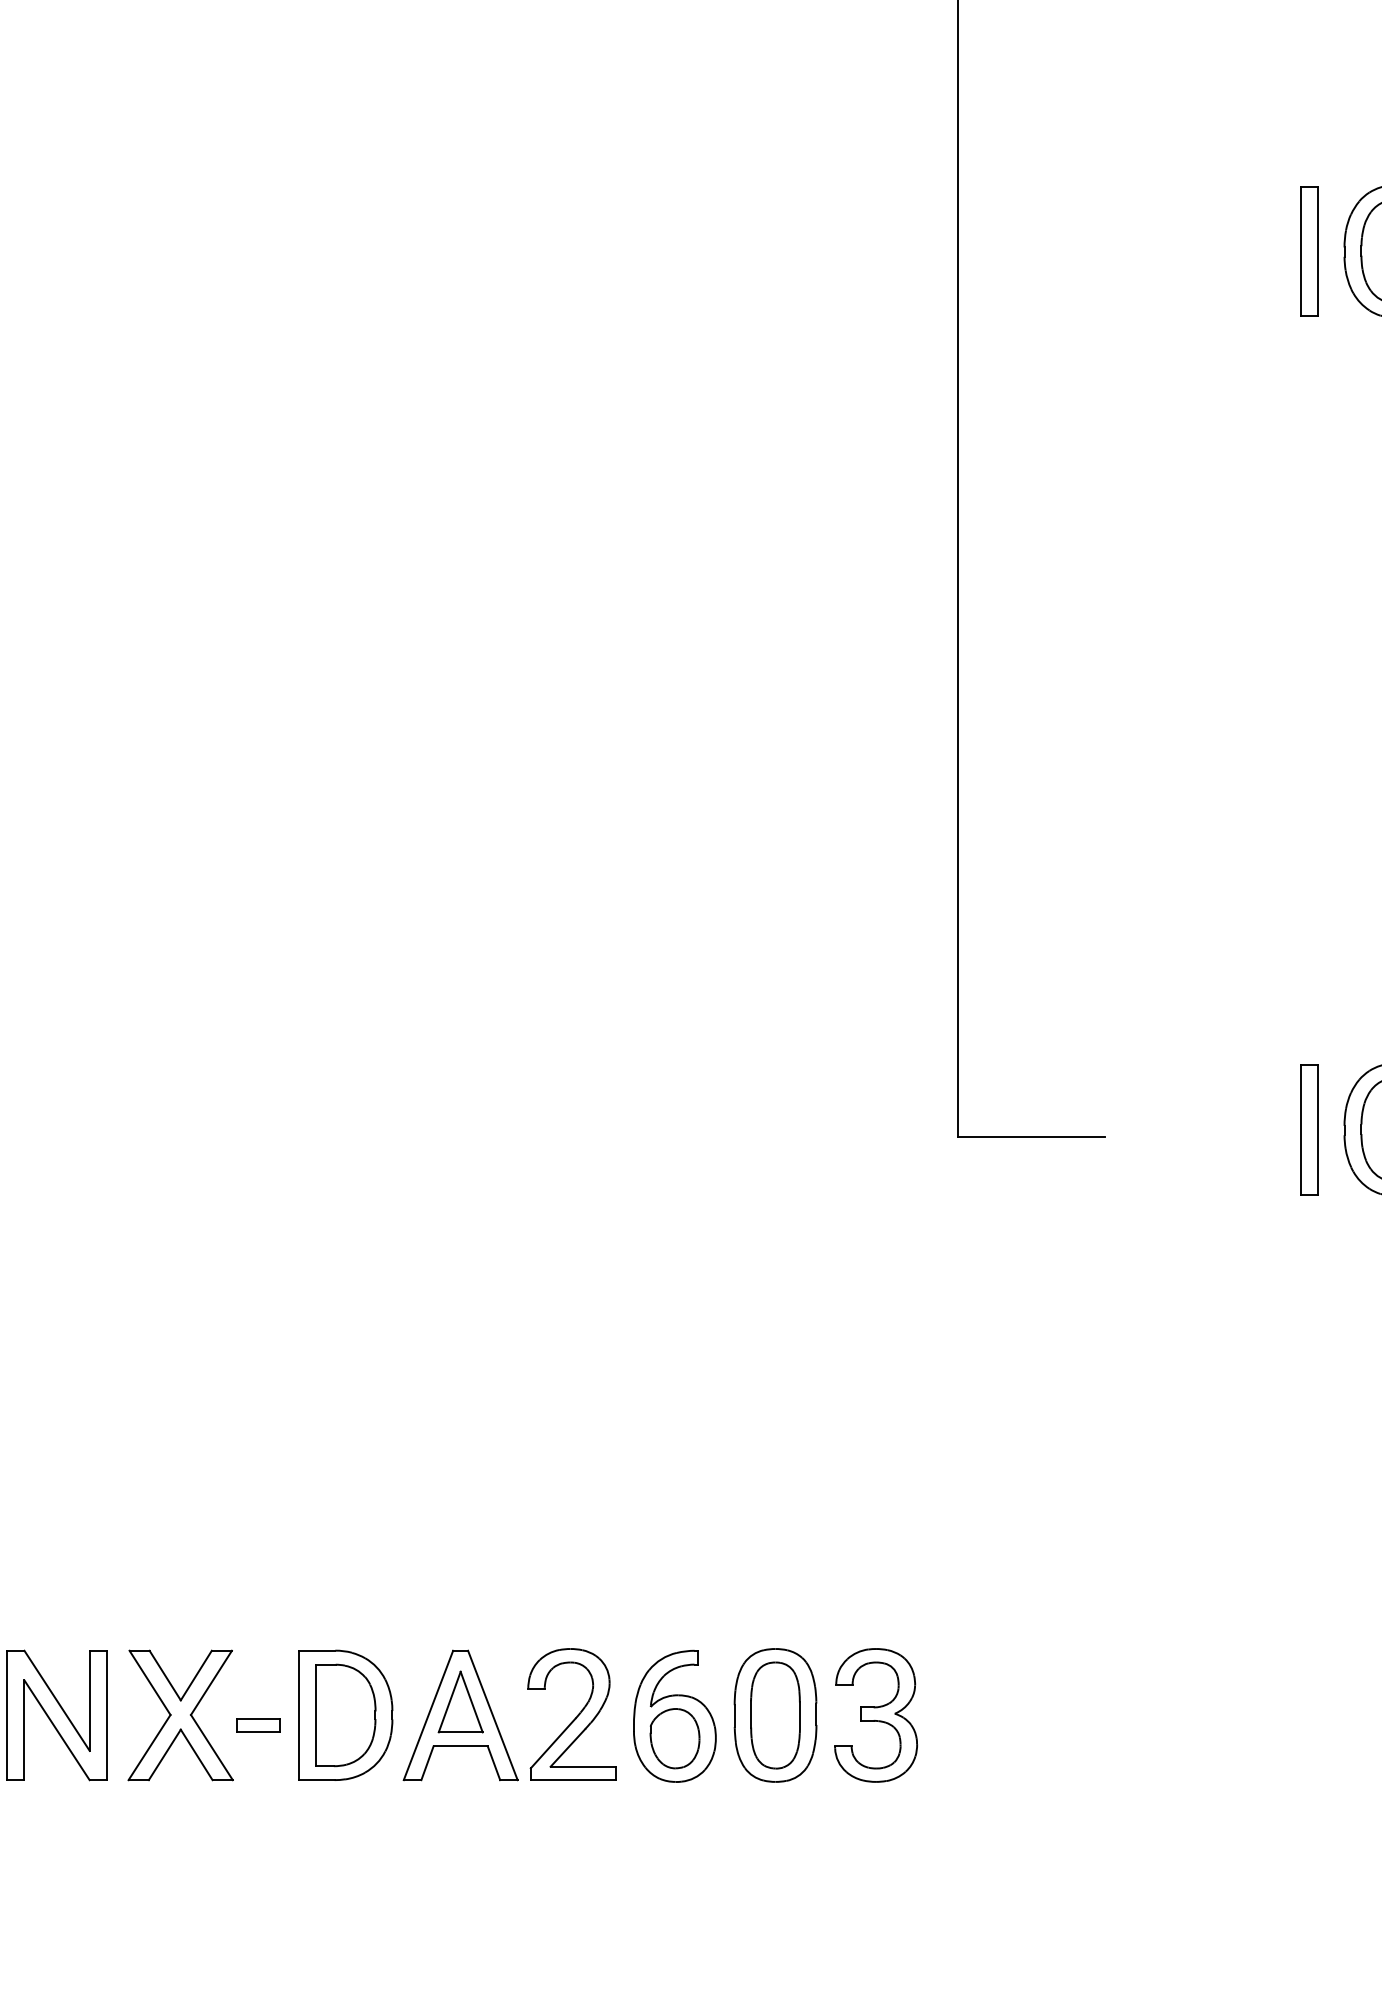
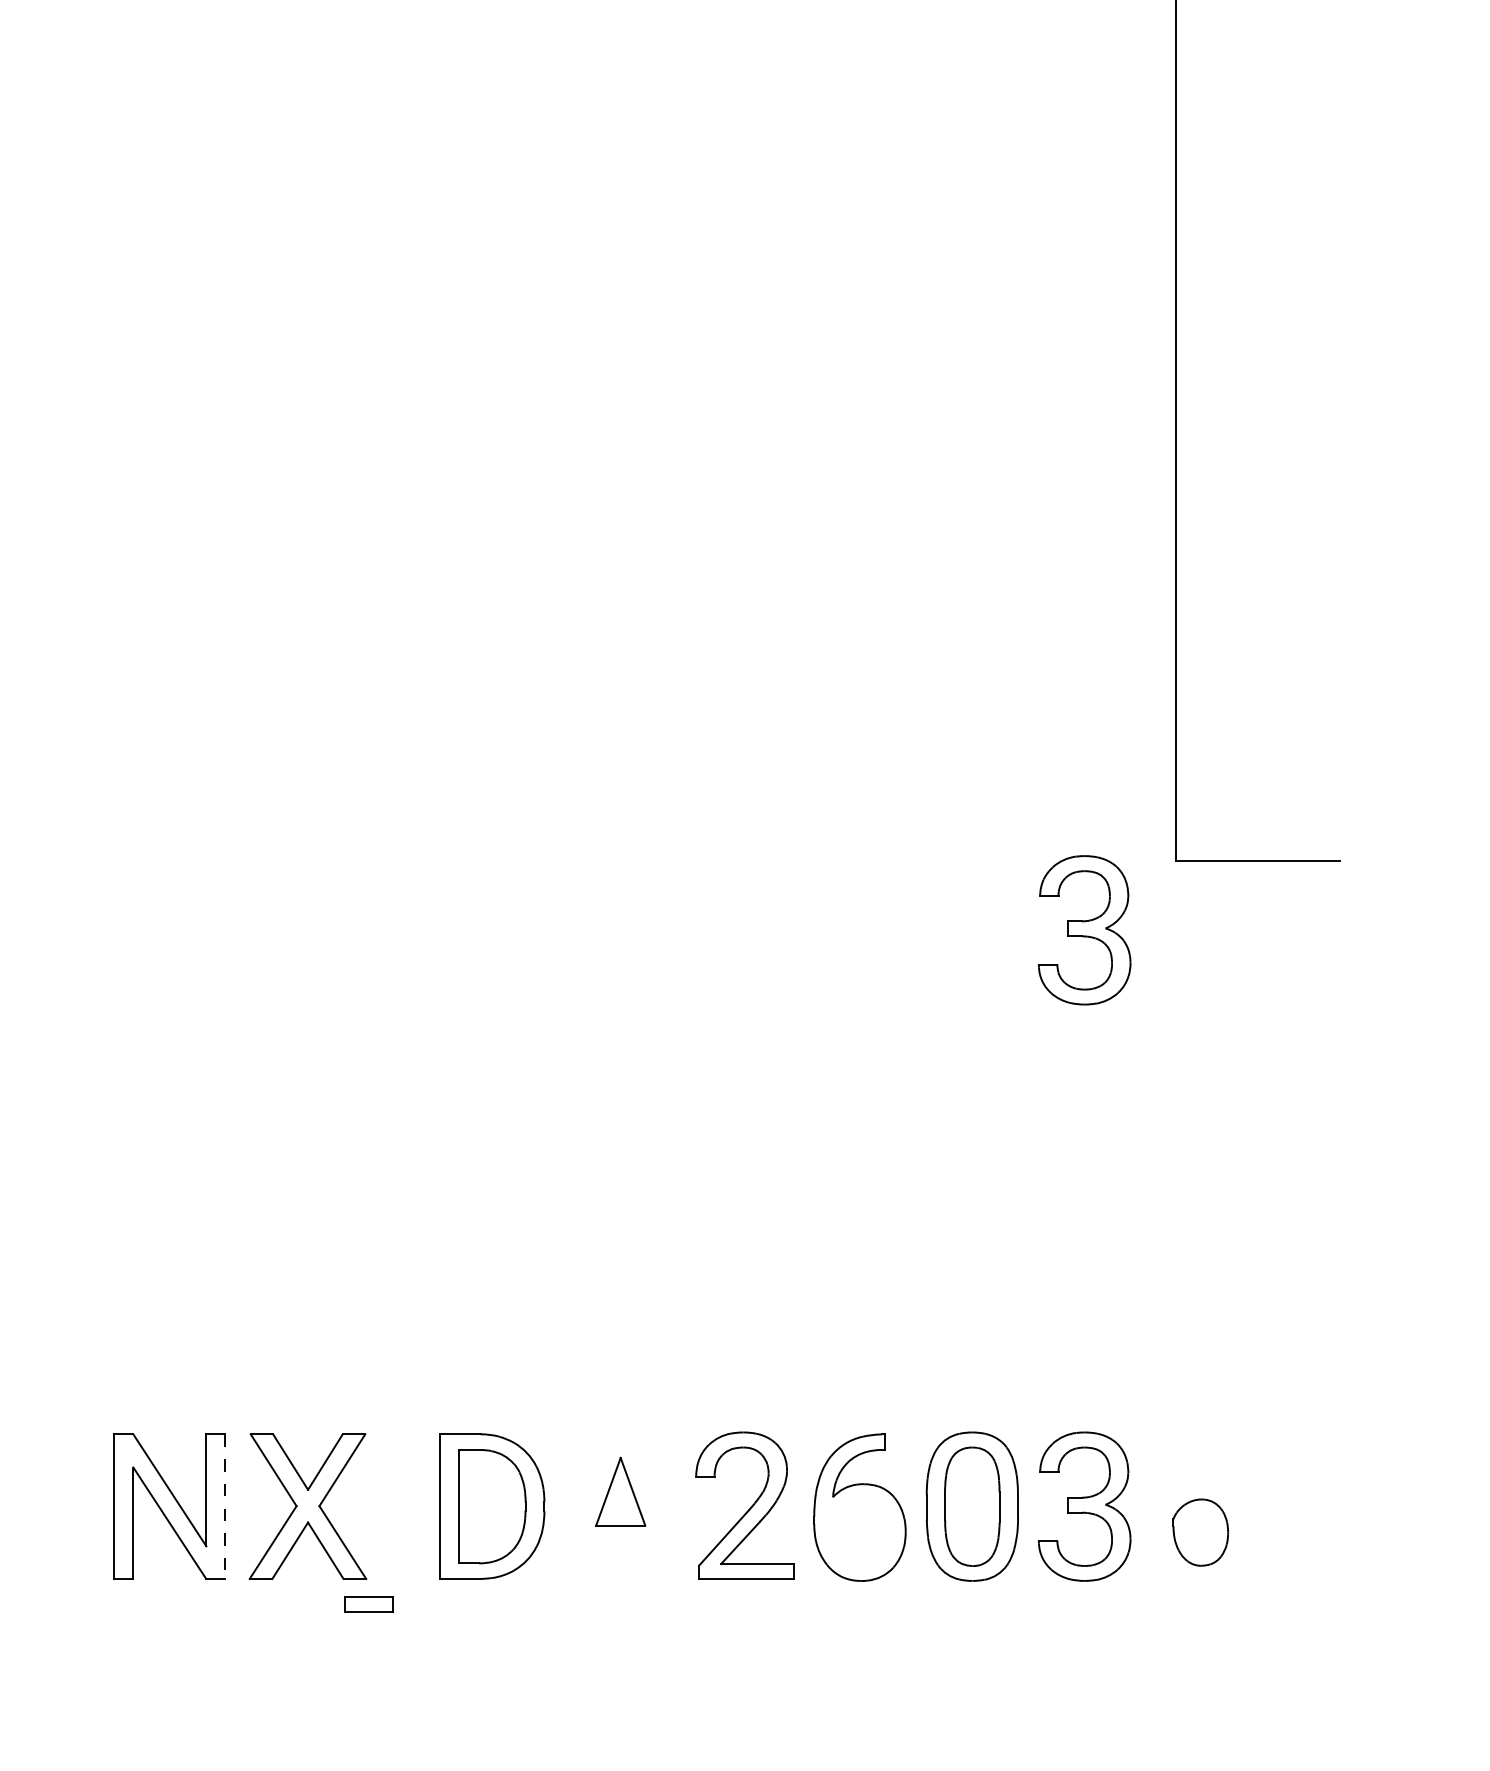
part: (875, 1199) -> (1084, 930), added
line: (106, 1715) -> (225, 1506), solid -> dashed
part: (460, 1715) -> (620, 1506), removed
part: (258, 1725) -> (369, 1605), moved
part: (674, 1738) -> (1200, 1532), moved

